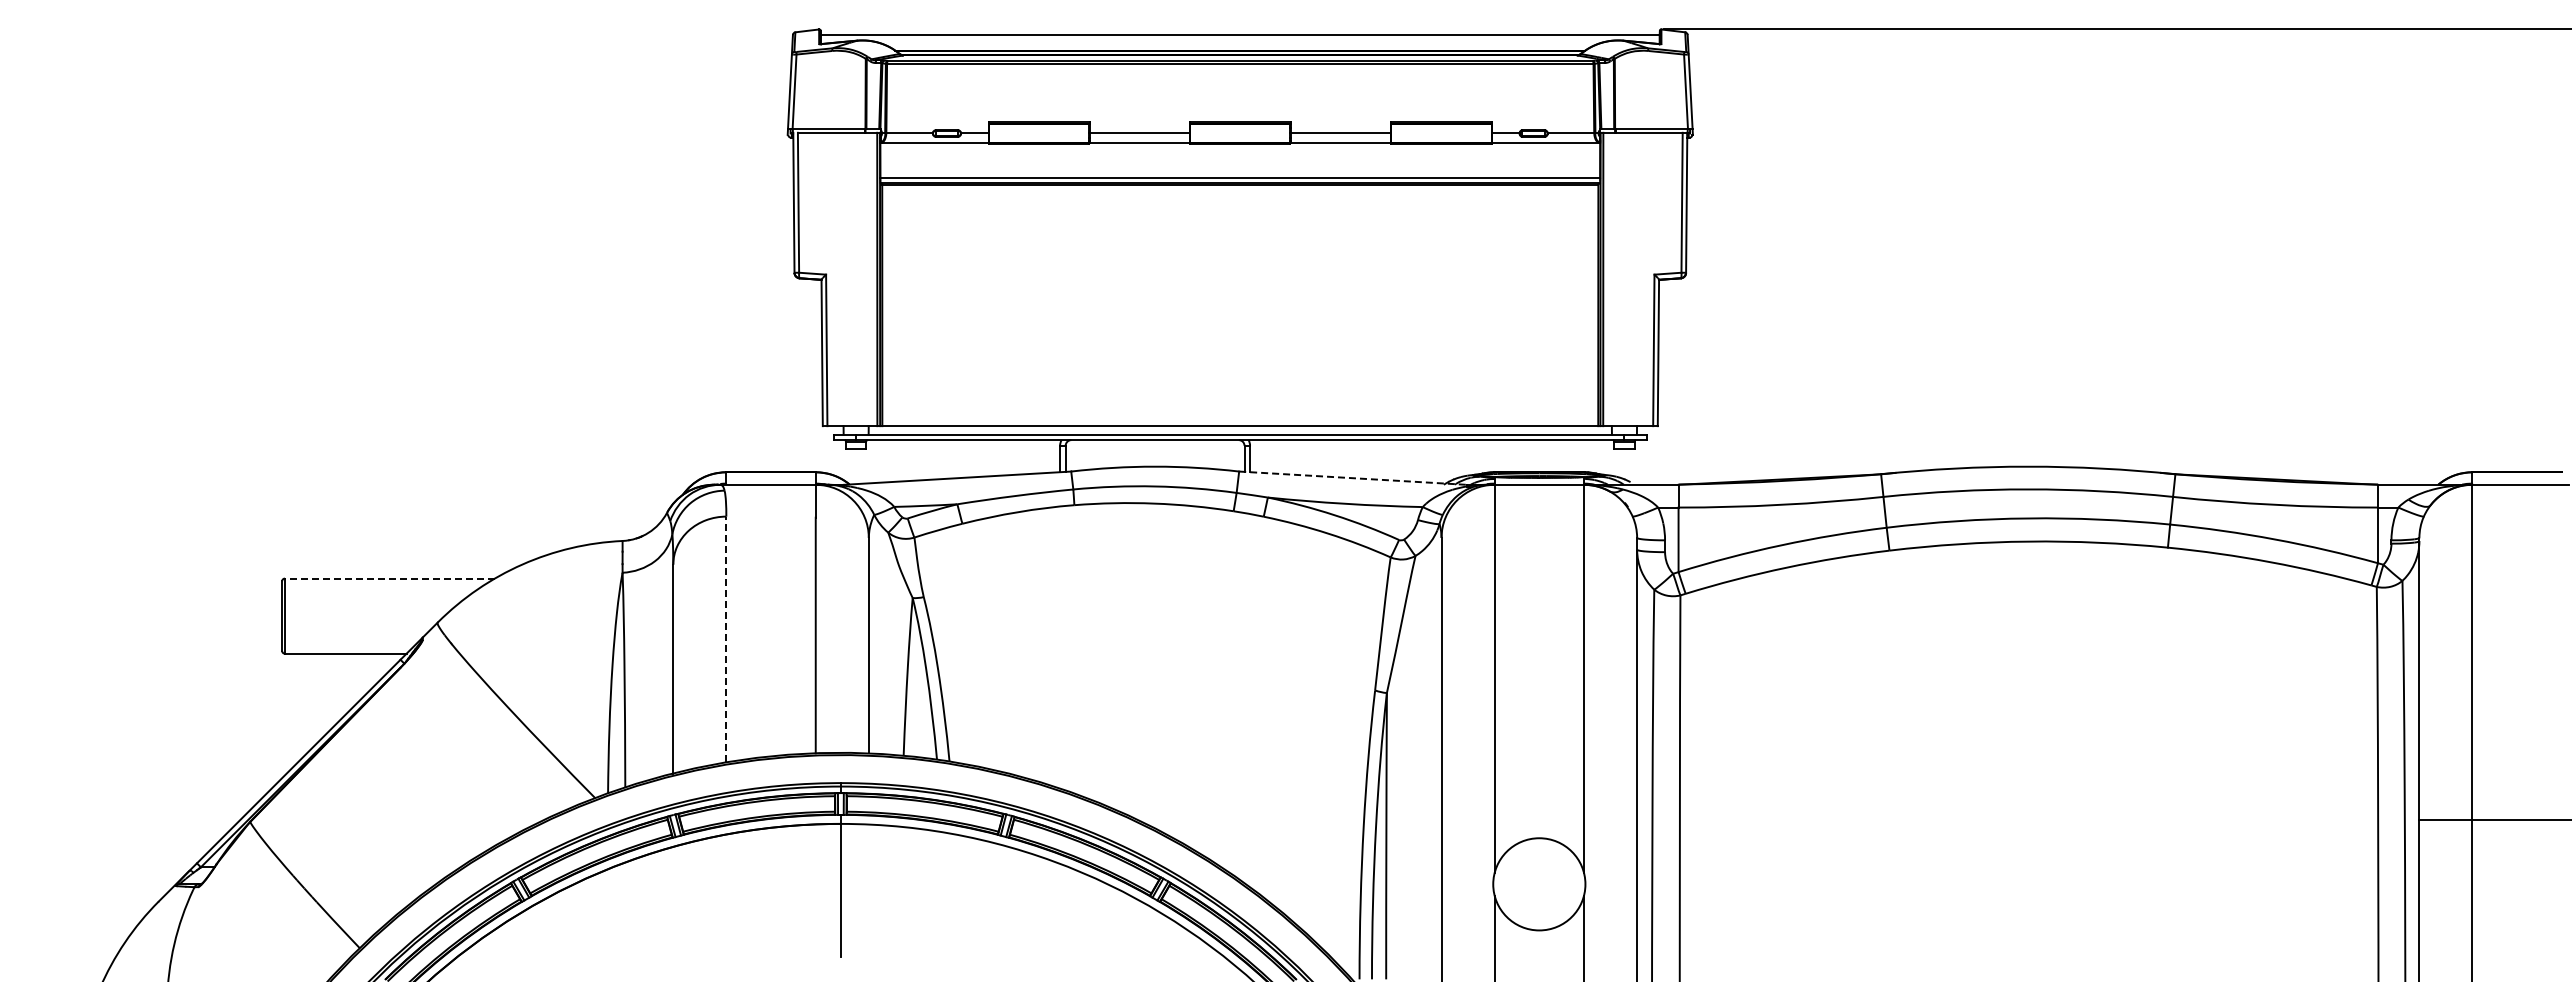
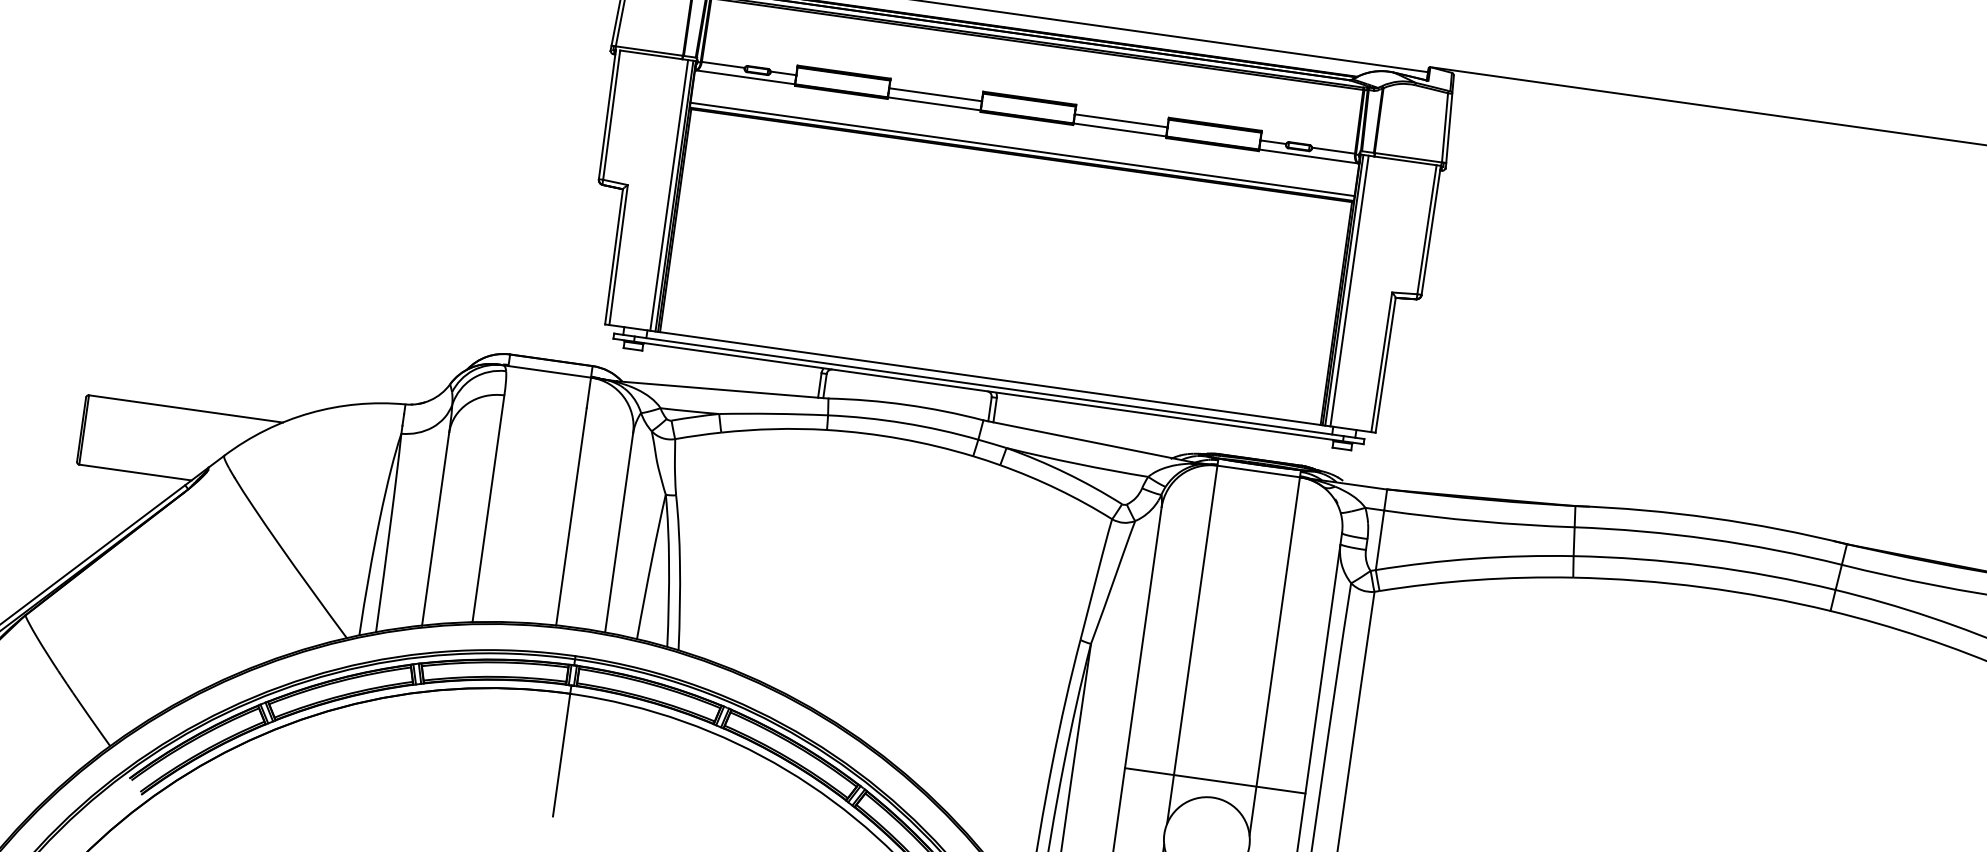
line: (871, 279) -> (669, 195), added
line: (1608, 279) -> (1349, 291), added
line: (1352, 478) -> (1087, 441), dashed -> solid
line: (389, 578) -> (185, 408), dashed -> solid
line: (726, 639) -> (488, 508), dashed -> solid
line: (1539, 820) -> (1215, 781), added

